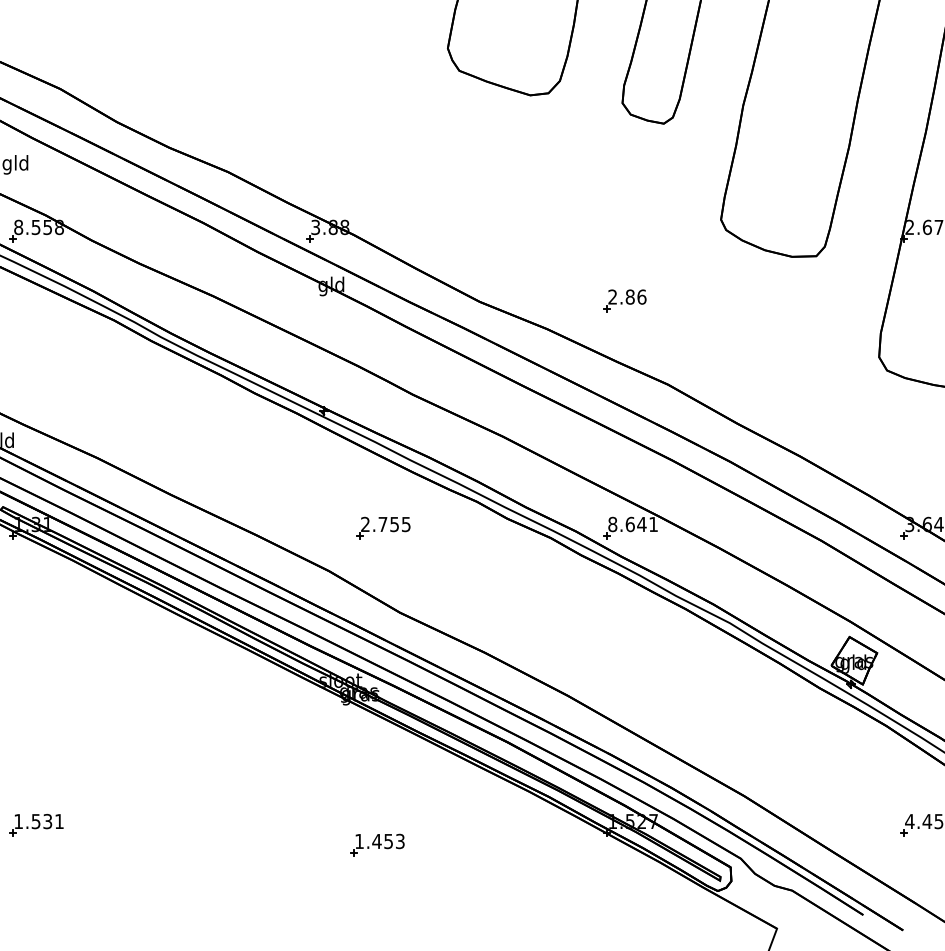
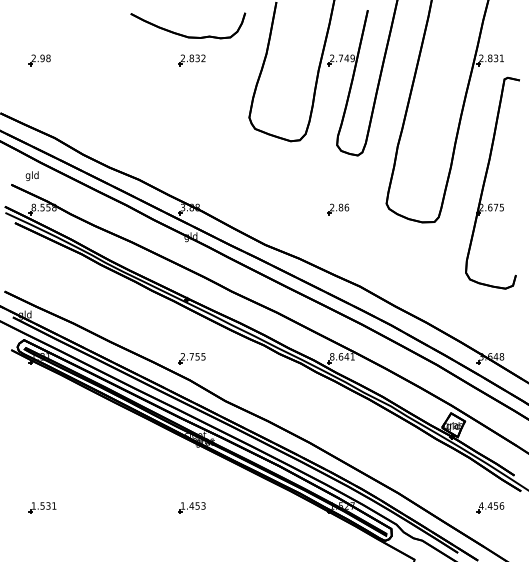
part: (625, 300) -> (338, 209), moved
part: (382, 527) -> (191, 358), moved
part: (376, 844) -> (191, 507), moved

